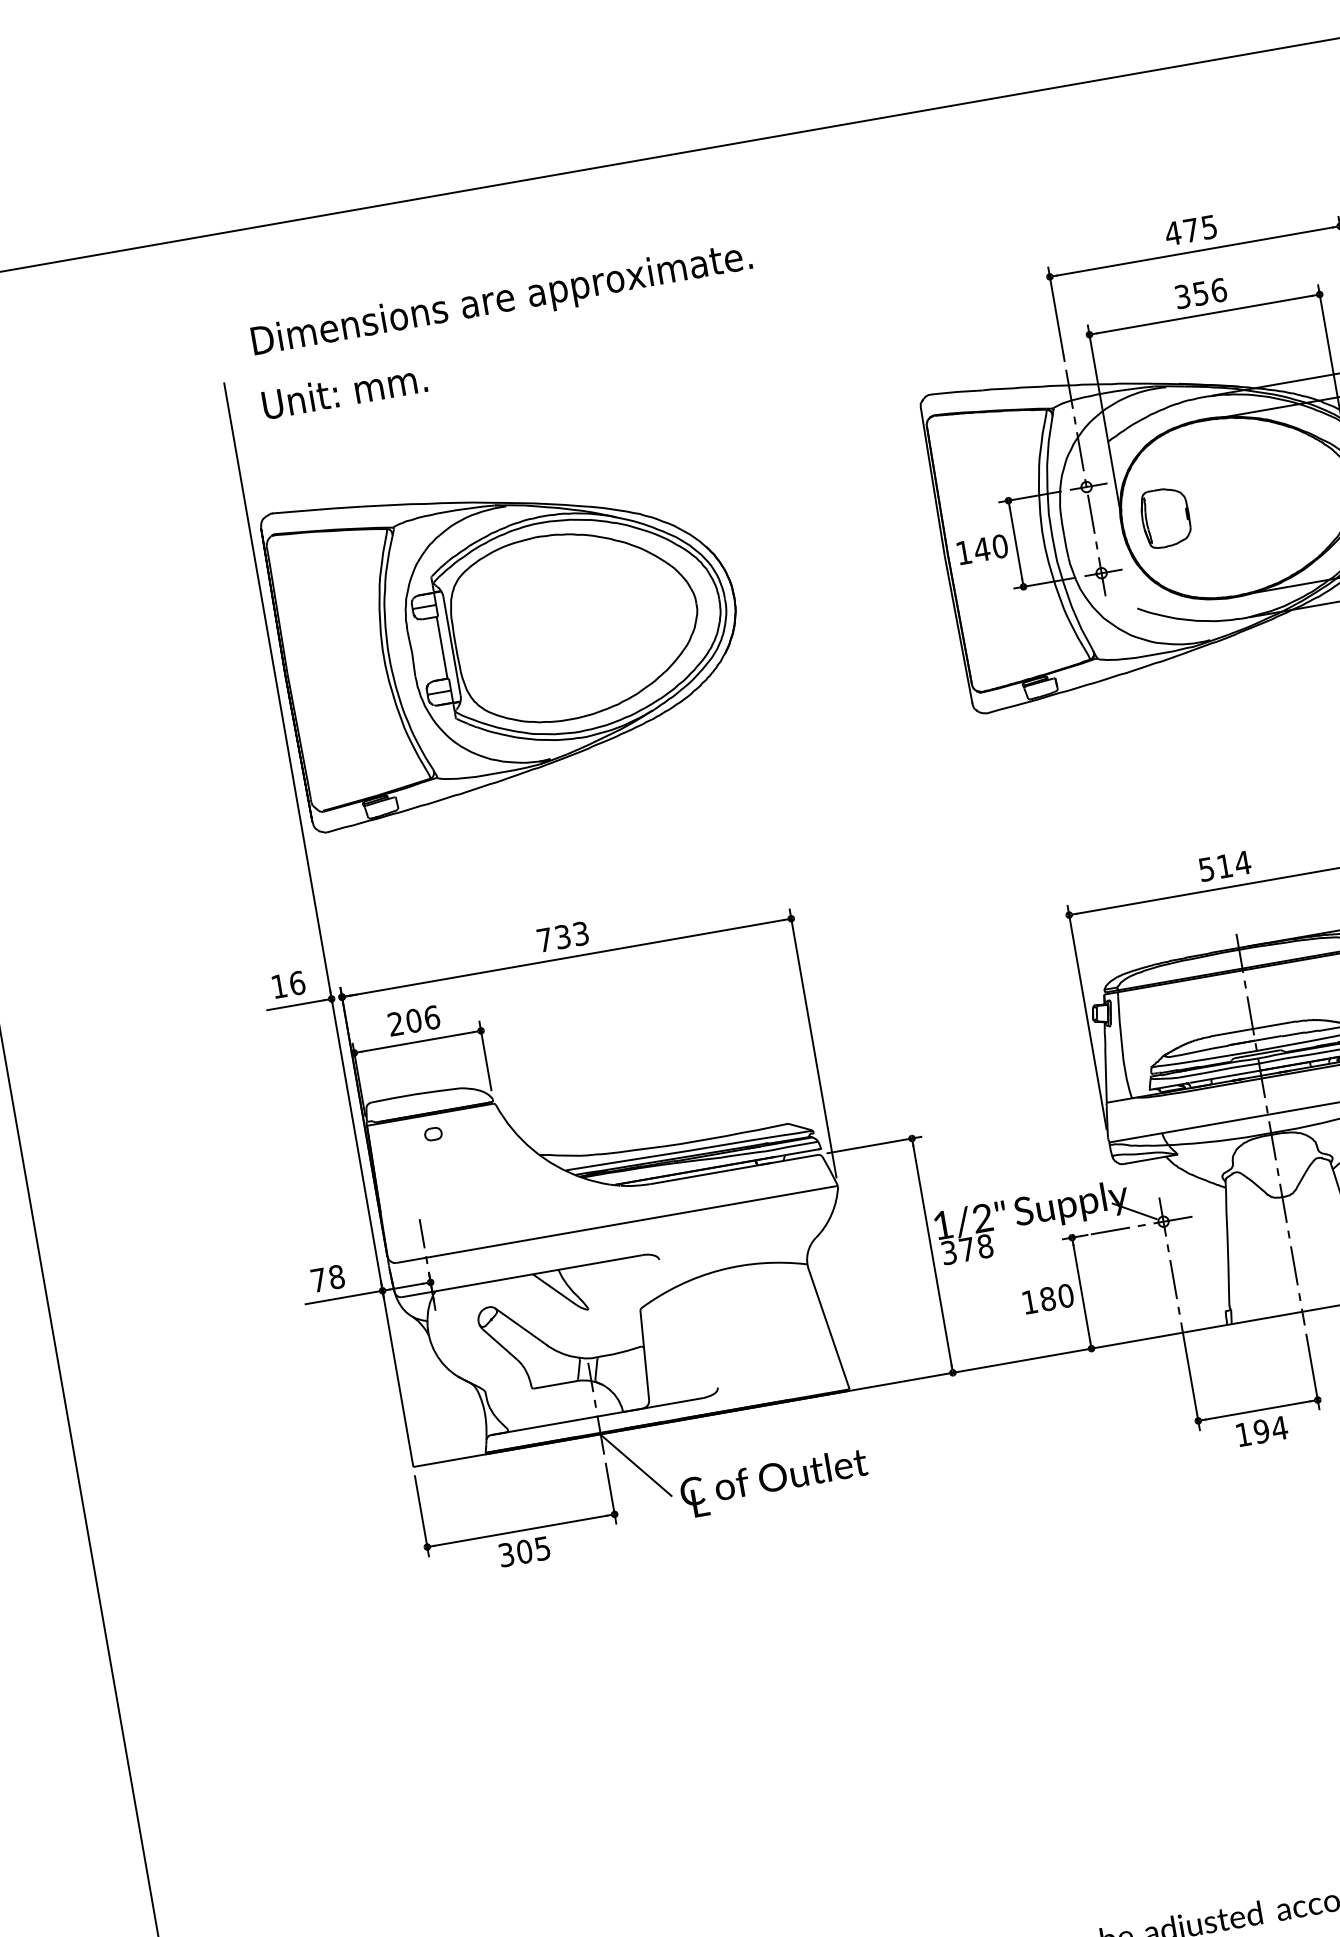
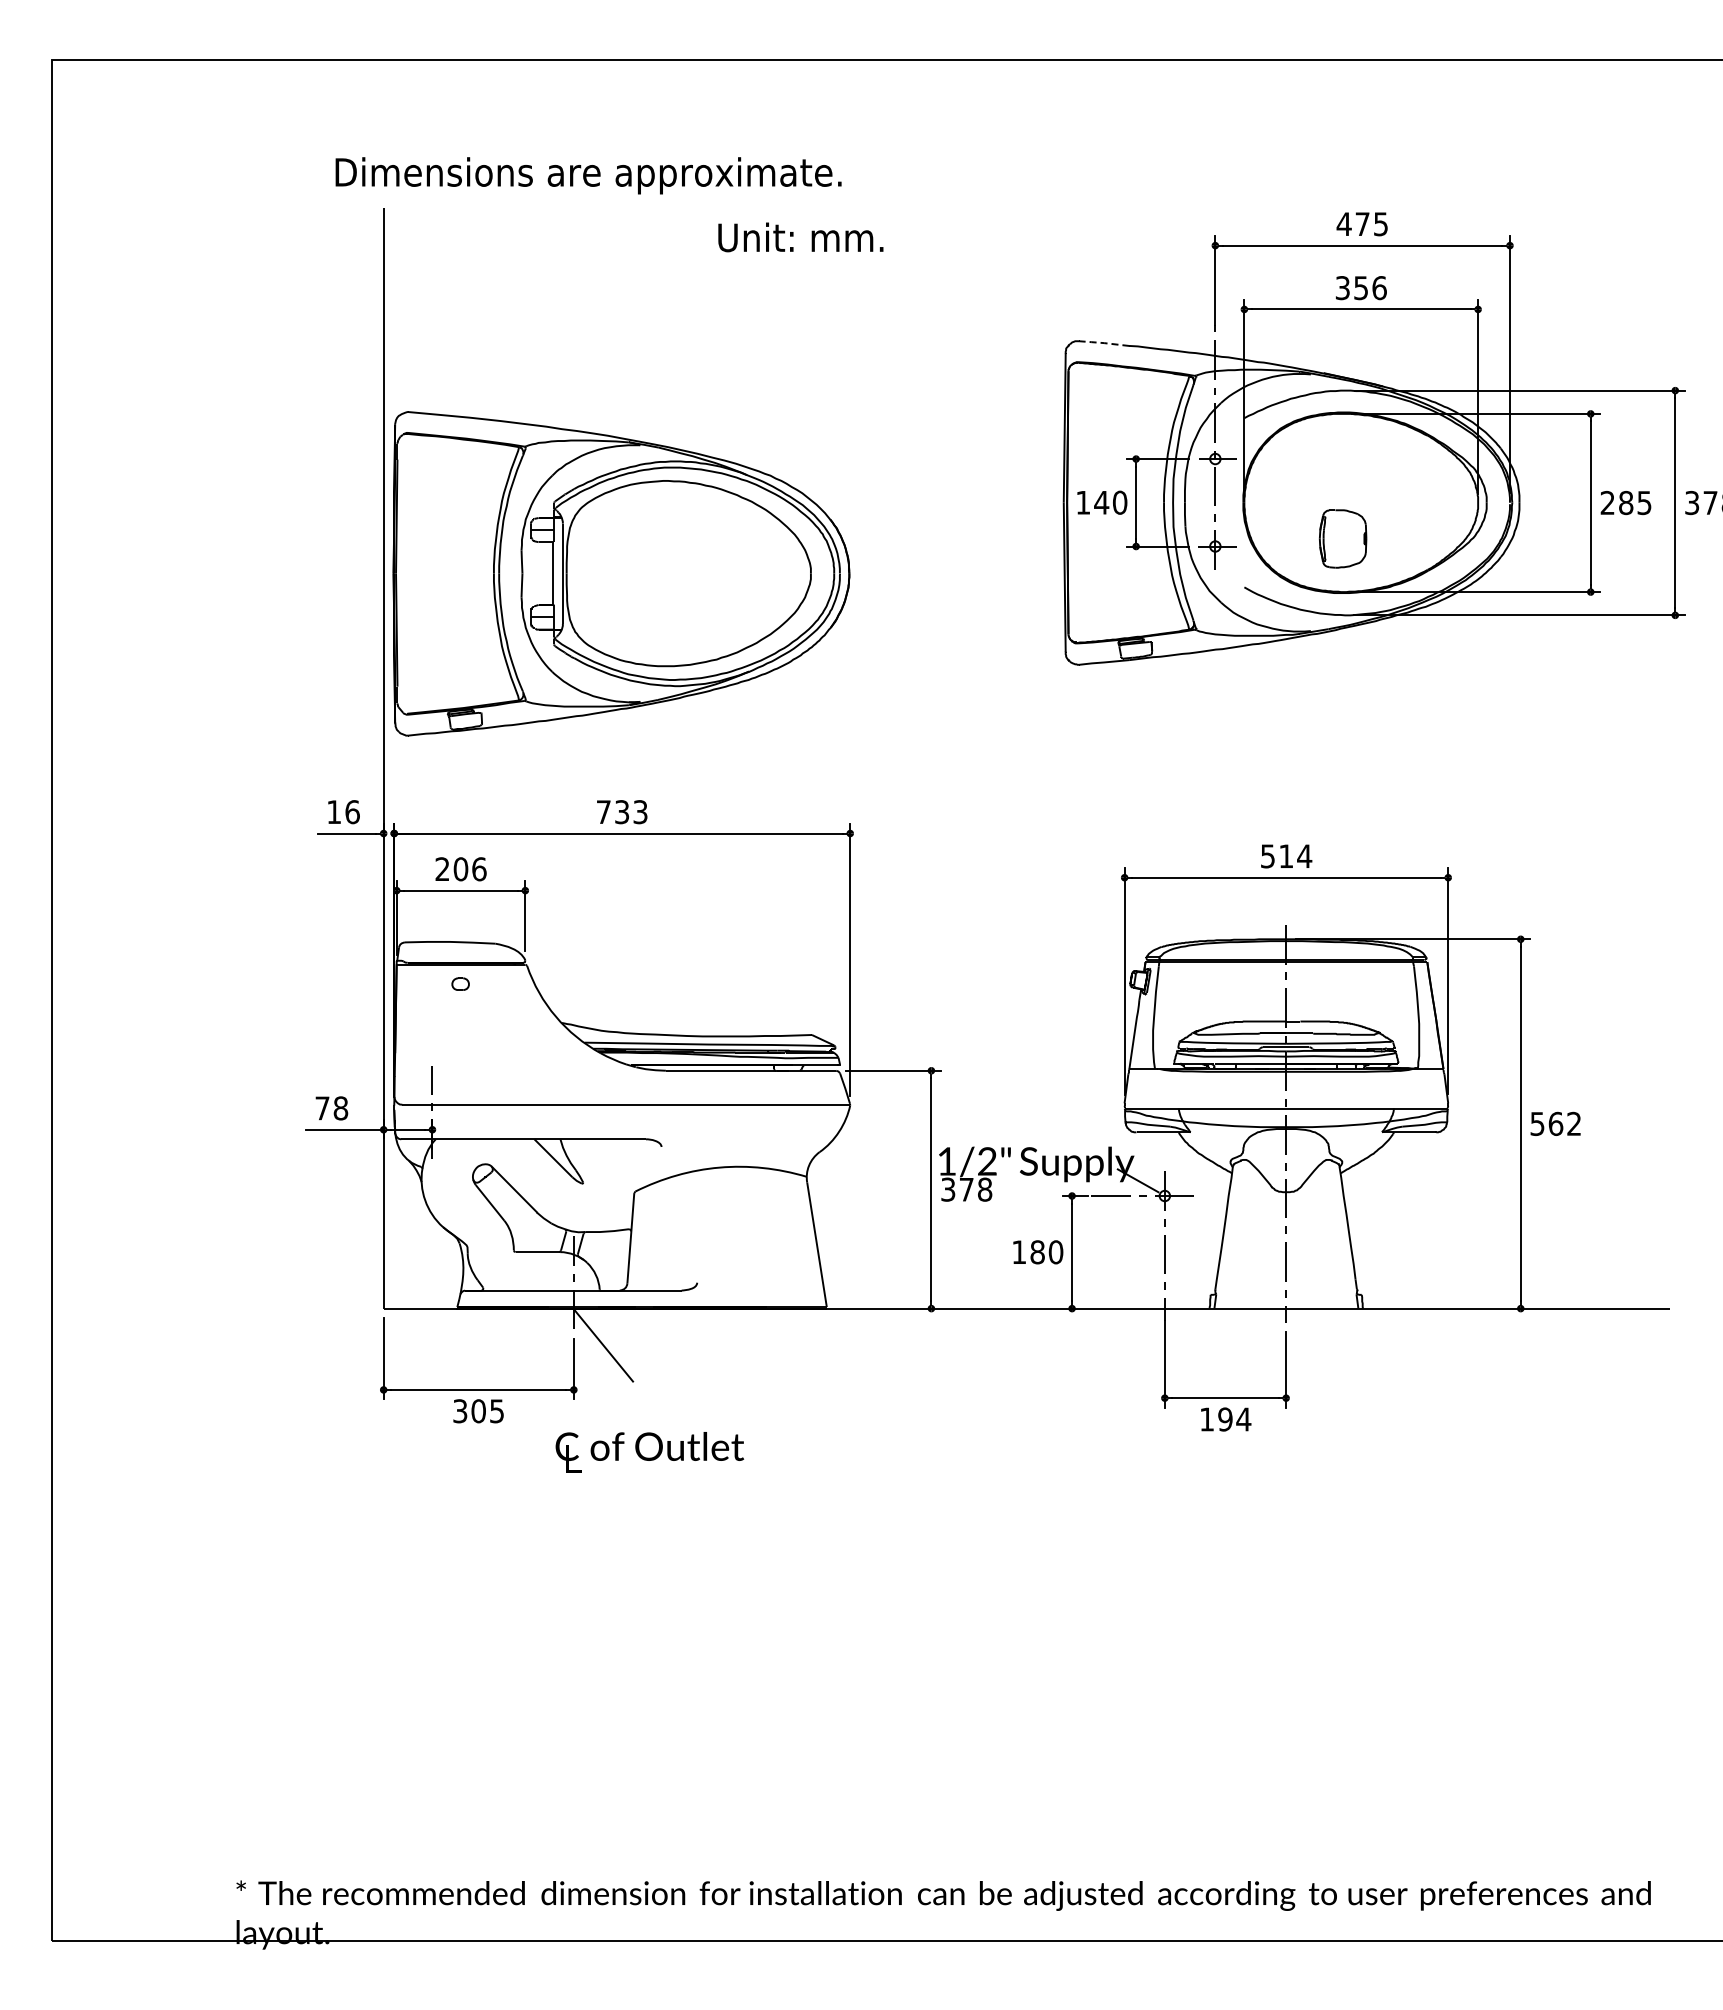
text: (502, 301) -> (588, 175), moved
text: (344, 391) -> (800, 237), moved
line: (957, 392) -> (1104, 343), solid -> dashed
part: (1165, 517) -> (1342, 538), moved
part: (509, 635) -> (621, 573), moved
text: (774, 1483) -> (649, 1452), moved

